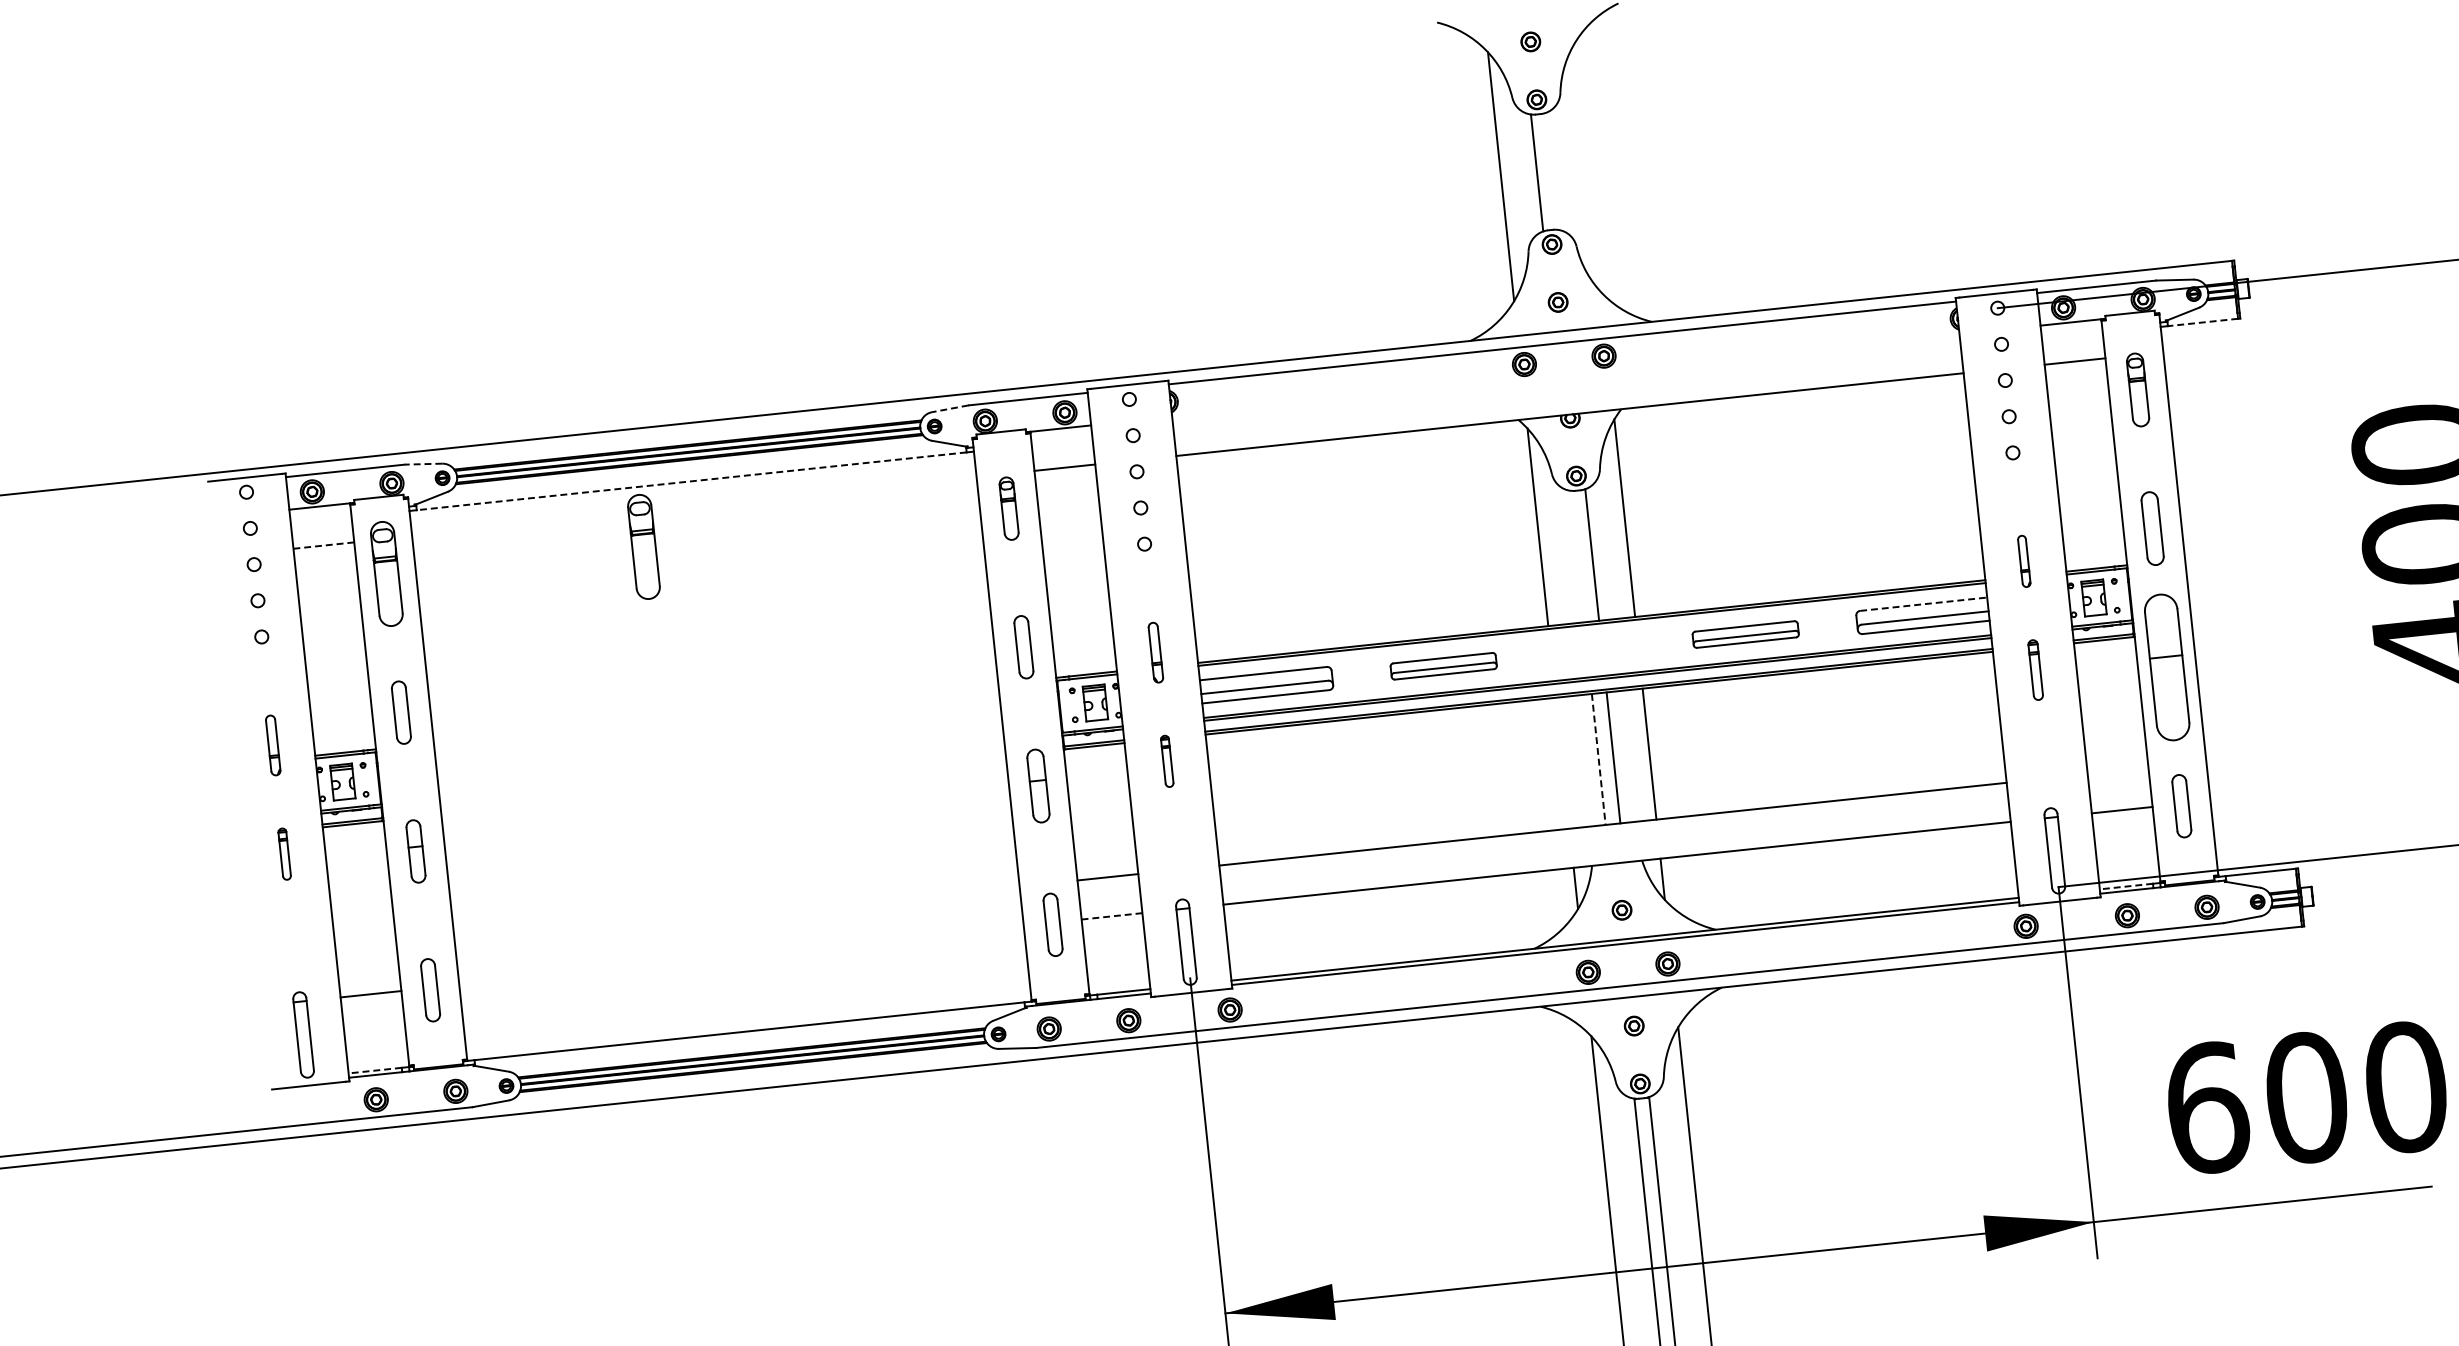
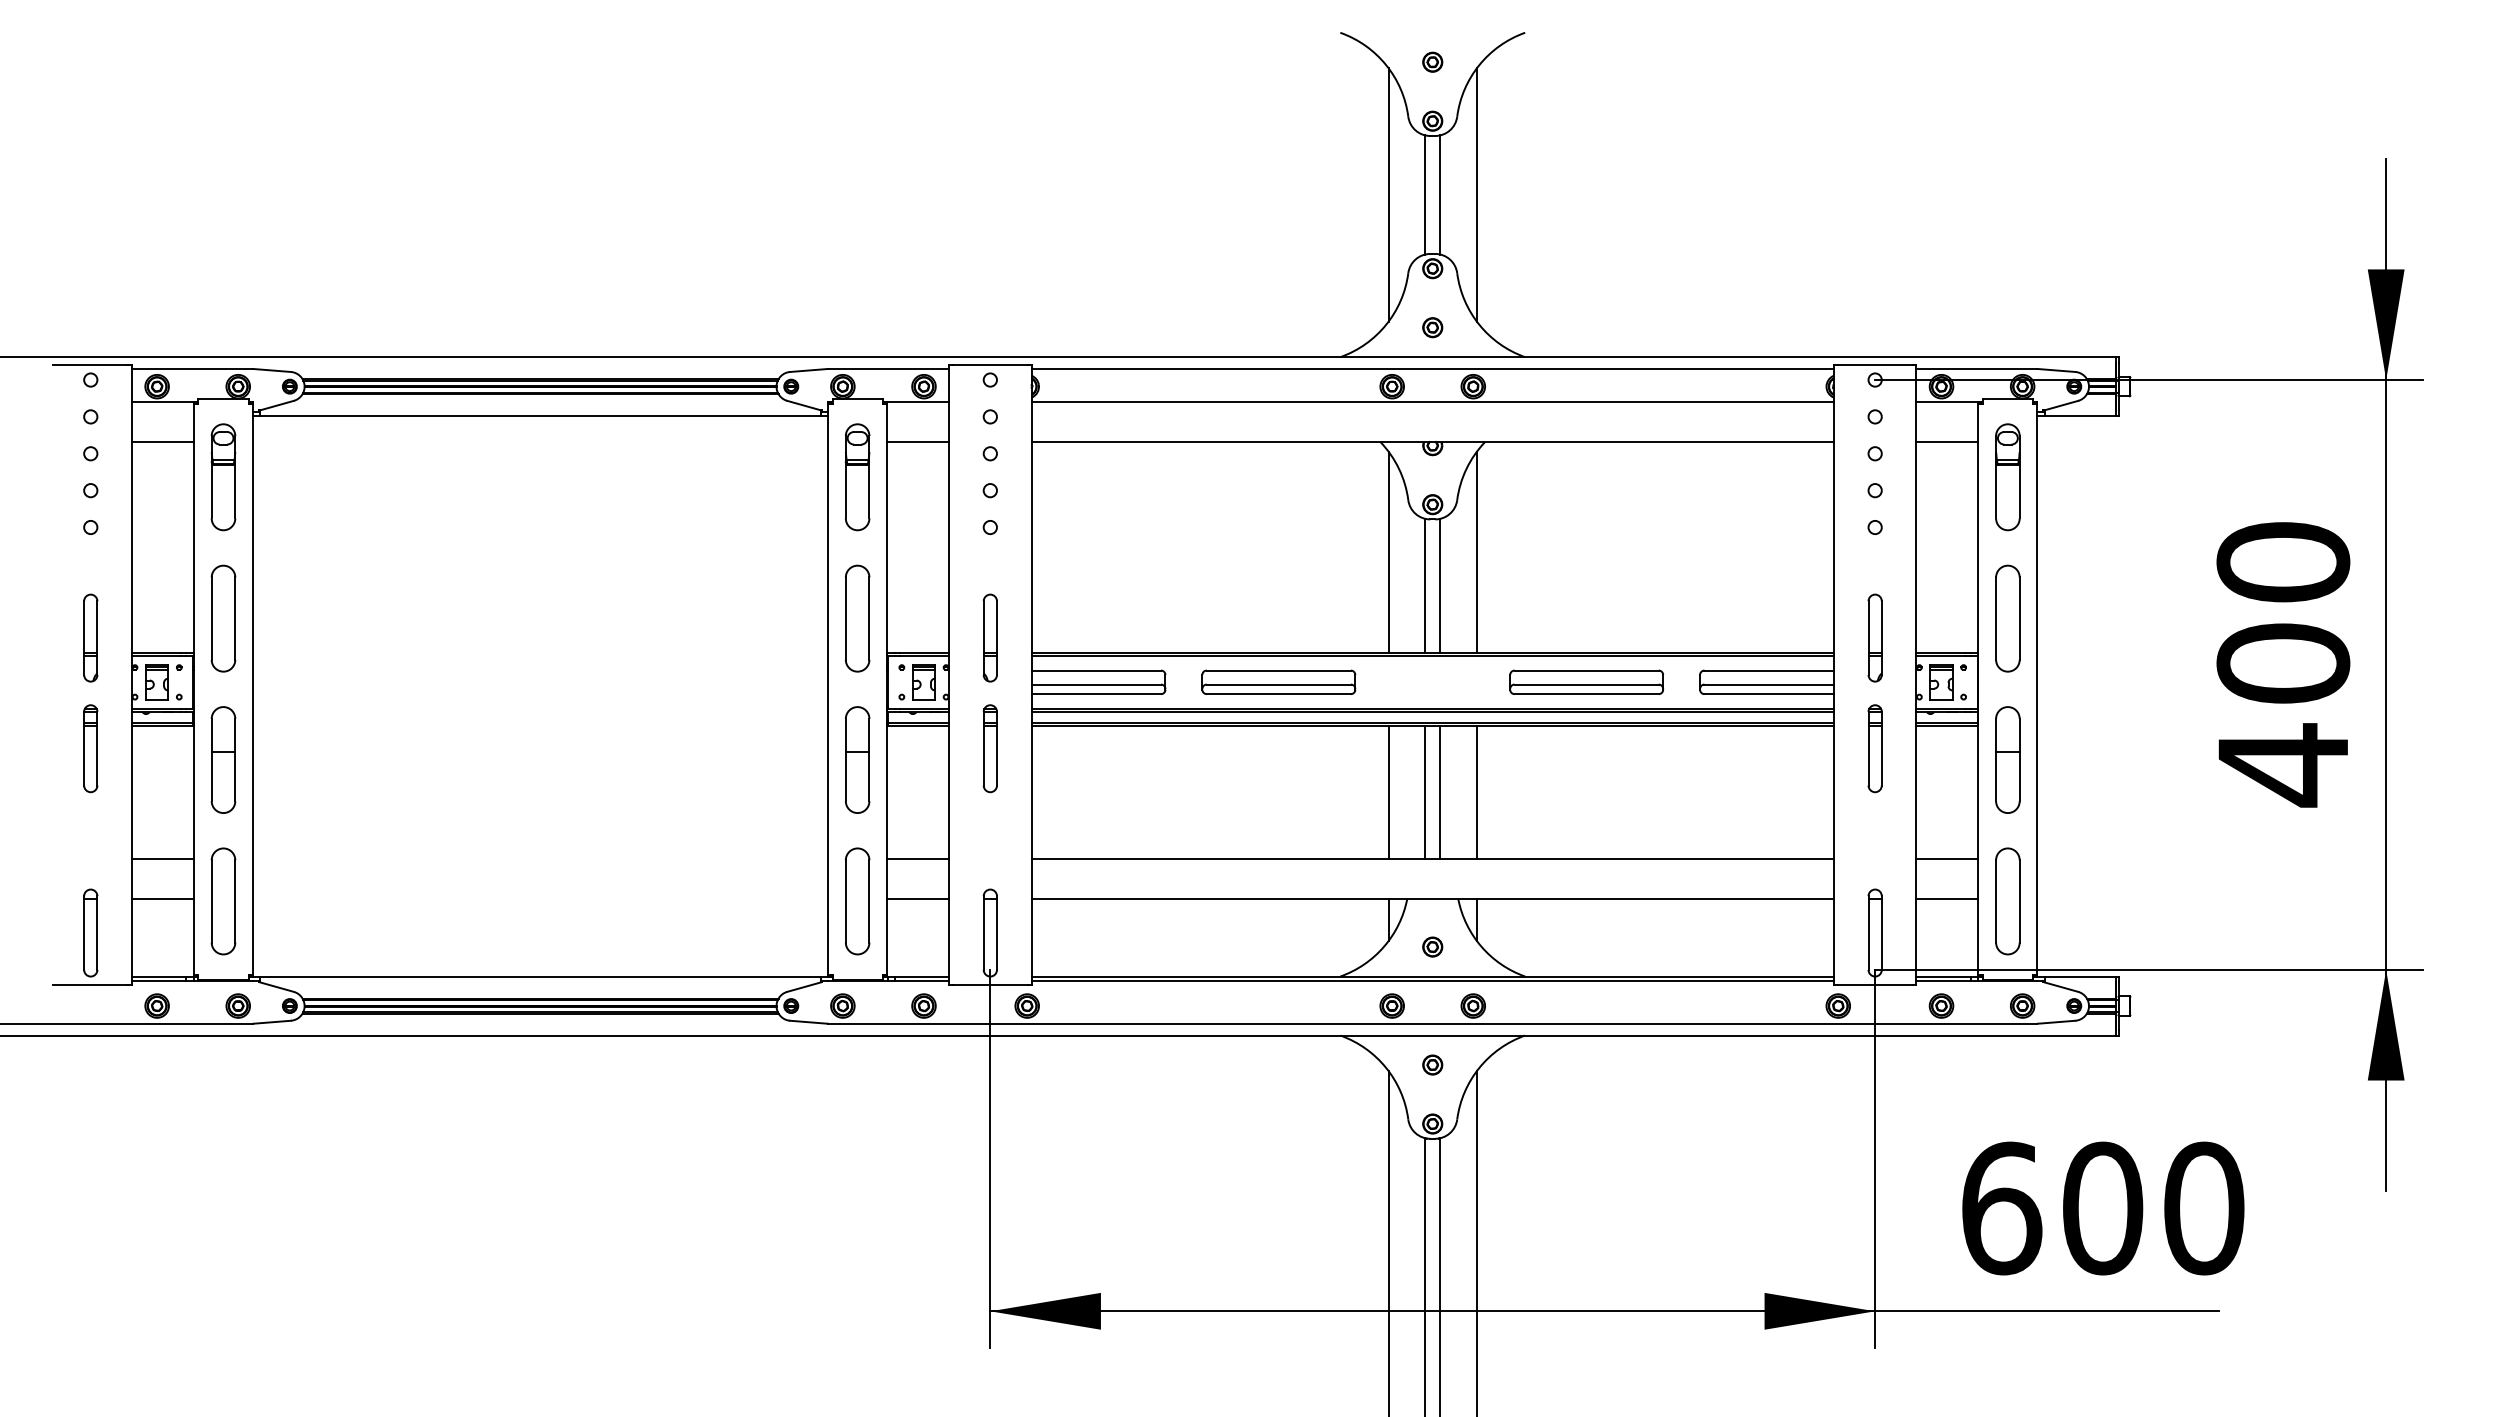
line: (1588, 167) -> (1477, 194), added
line: (1552, 170) -> (1440, 194), added
line: (2203, 322) -> (2080, 416), dashed -> solid
line: (1565, 375) -> (1432, 402), added
part: (2137, 390) -> (2007, 477), size x1.43
line: (949, 408) -> (808, 370), dashed -> solid
line: (423, 464) -> (272, 370), dashed -> solid
line: (691, 481) -> (540, 416), dashed -> solid
part: (1009, 508) -> (857, 477), size x1.67
part: (2152, 528) -> (2007, 618), size x1.43
line: (324, 545) -> (163, 441), dashed -> solid
part: (643, 547) -> (485, 477), removed
line: (1577, 556) -> (1425, 585), added
part: (2023, 560) -> (1874, 637), size x1.67
line: (1924, 604) -> (1769, 670), dashed -> solid
part: (1745, 633) -> (1586, 681), size x1.43
part: (1023, 647) -> (857, 618), size x1.67
part: (1155, 652) -> (989, 637), size x1.43
part: (1443, 665) -> (1278, 681), size x1.43
part: (2166, 666) -> (2007, 759), size x0.71
part: (2035, 669) -> (1874, 748), size x1.43
part: (401, 712) -> (223, 618), size x1.67
part: (272, 744) -> (90, 637), size x1.43
line: (1598, 759) -> (1425, 792), dashed -> solid
part: (1166, 761) -> (989, 748), size x1.67
line: (1562, 763) -> (1388, 792), added
line: (2118, 771) -> (1947, 859), added
part: (1038, 785) -> (857, 759), size x1.43
part: (2181, 806) -> (2007, 901), size x1.67
part: (415, 850) -> (223, 759), size x1.67
part: (284, 853) -> (90, 748), size x1.67
line: (2126, 886) -> (1943, 976), dashed -> solid
line: (1112, 916) -> (918, 899), dashed -> solid
part: (1052, 924) -> (857, 901), size x1.67
line: (367, 955) -> (163, 859), added
part: (430, 990) -> (223, 901), size x1.67
line: (374, 1070) -> (158, 976), dashed -> solid

